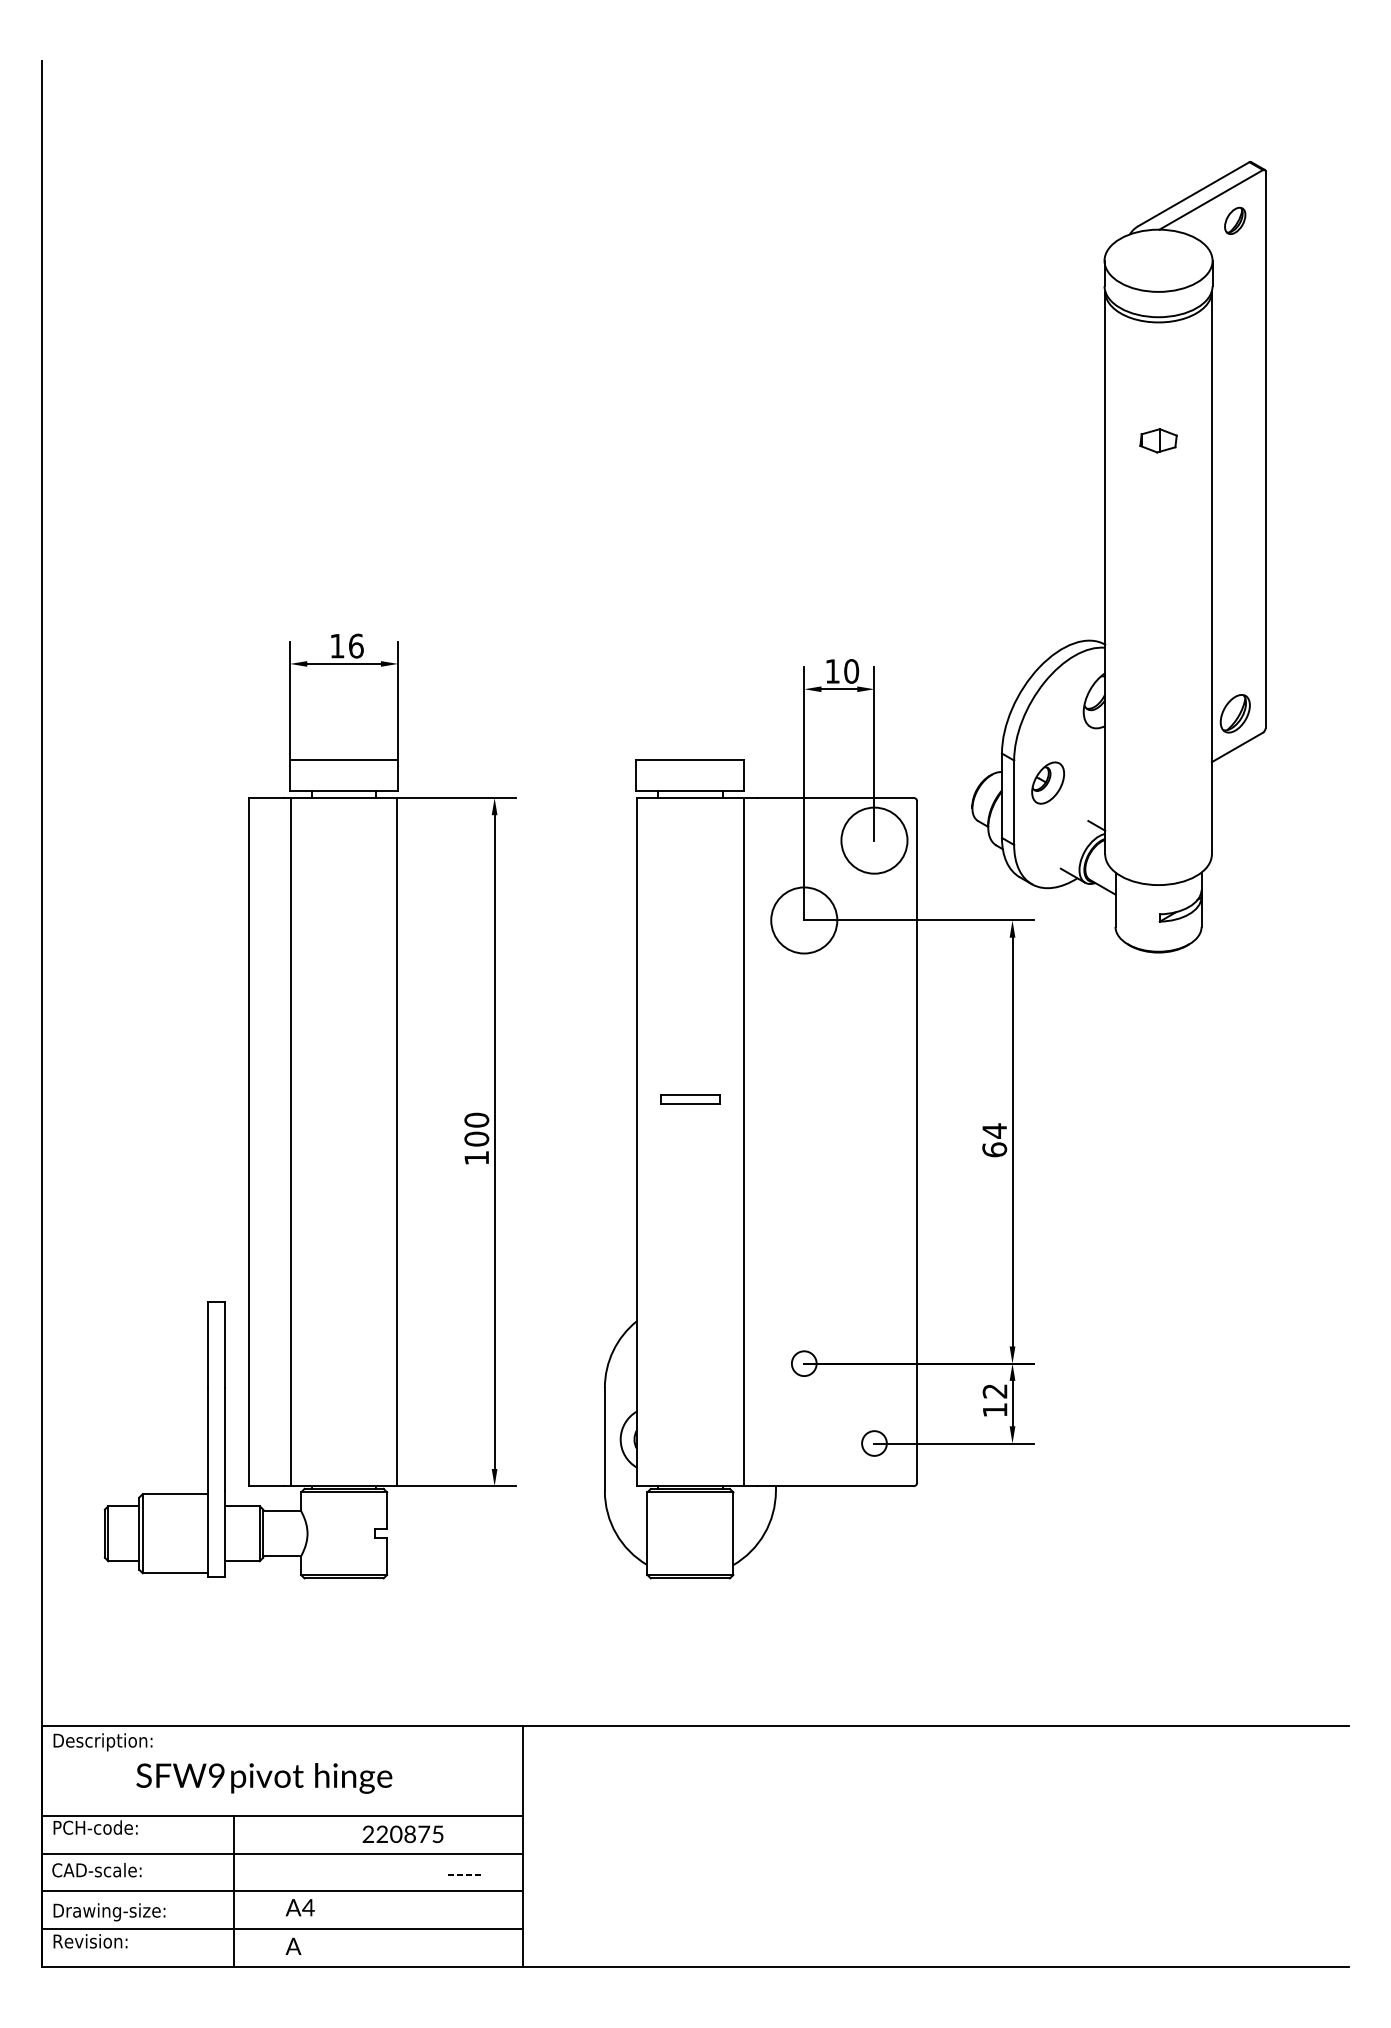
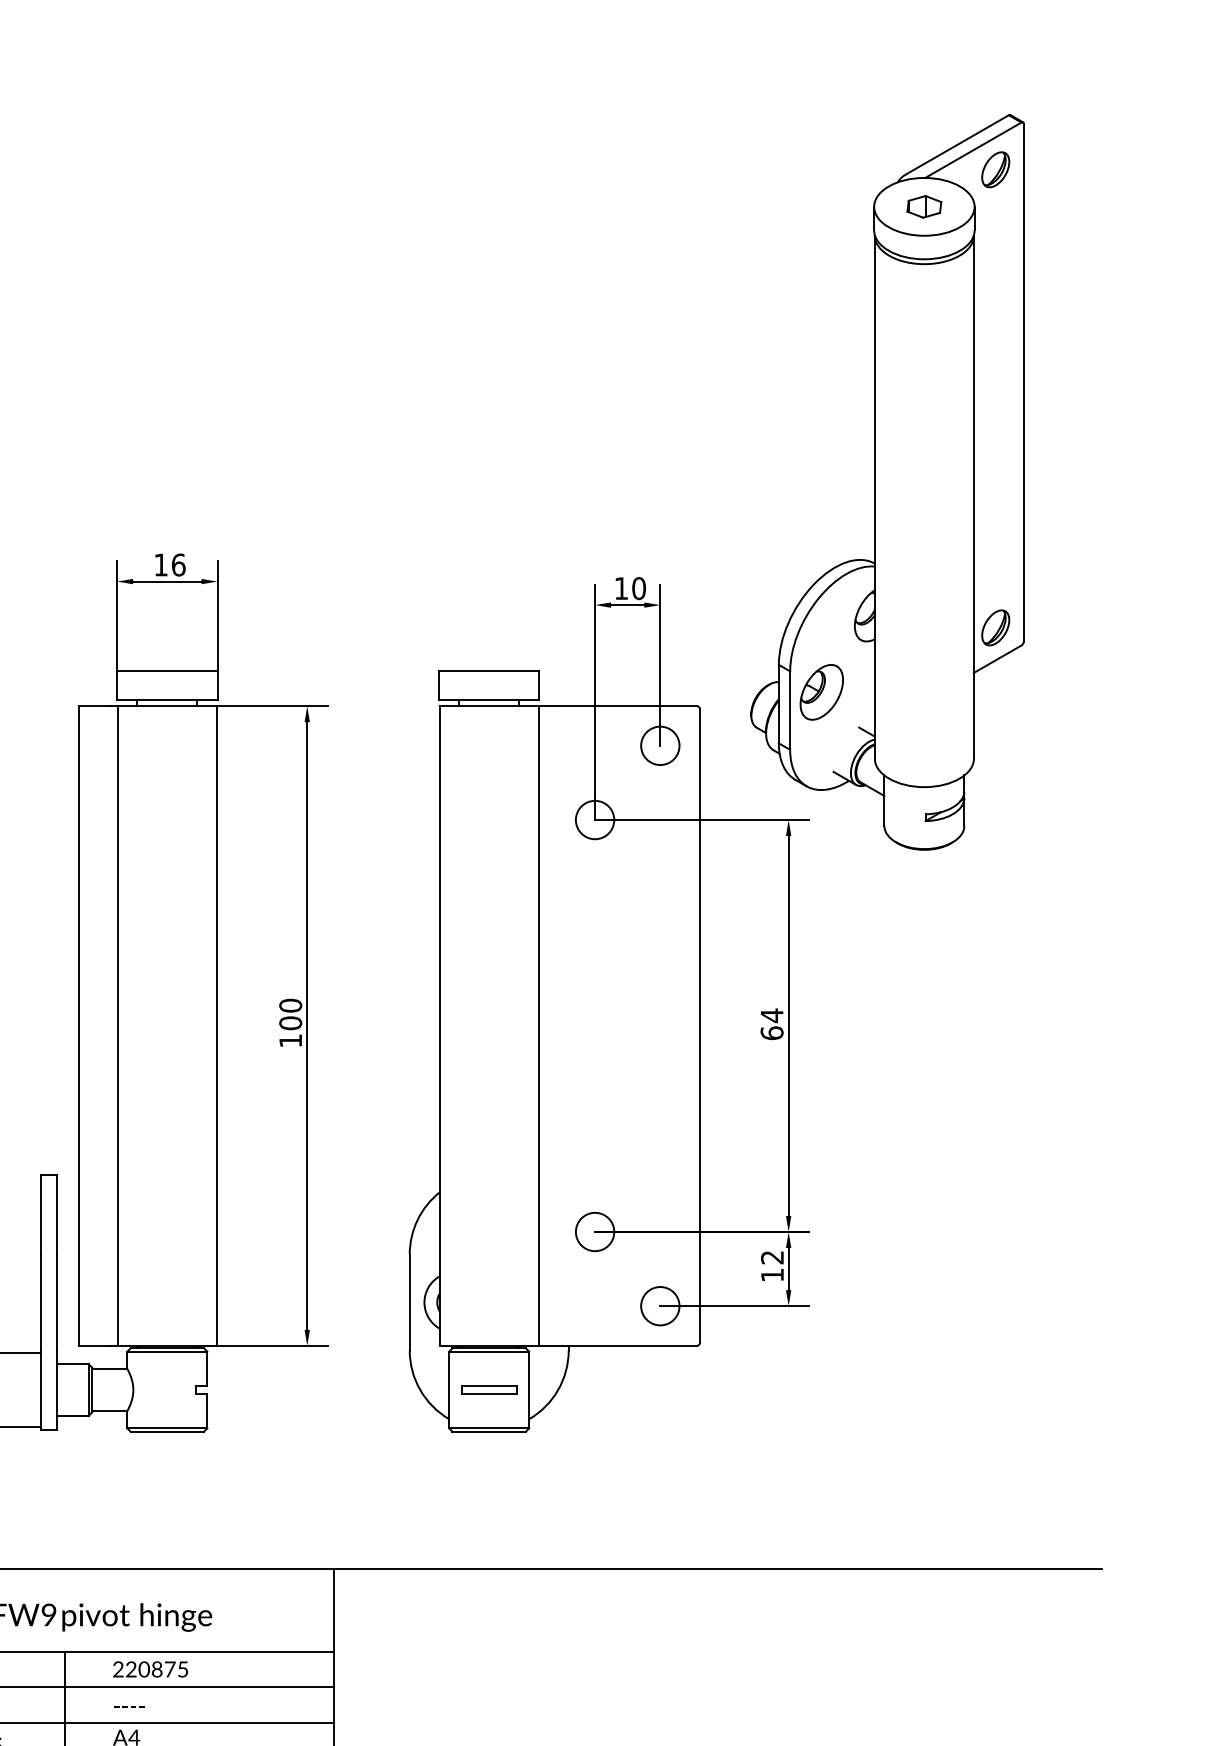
part: (1234, 220) -> (994, 169), size x1.43
part: (1158, 440) -> (924, 206), moved
part: (1047, 782) -> (821, 691), size x1.43
circle: (874, 840) -> (660, 745), size x0.62
circle: (803, 920) -> (594, 820), size x0.62
part: (690, 1099) -> (489, 1389), moved
circle: (803, 1363) -> (594, 1231), size x1.67
circle: (874, 1443) -> (660, 1306), size x1.67
text: (402, 1834) -> (150, 1669), moved
text: (464, 1874) -> (129, 1706), moved

